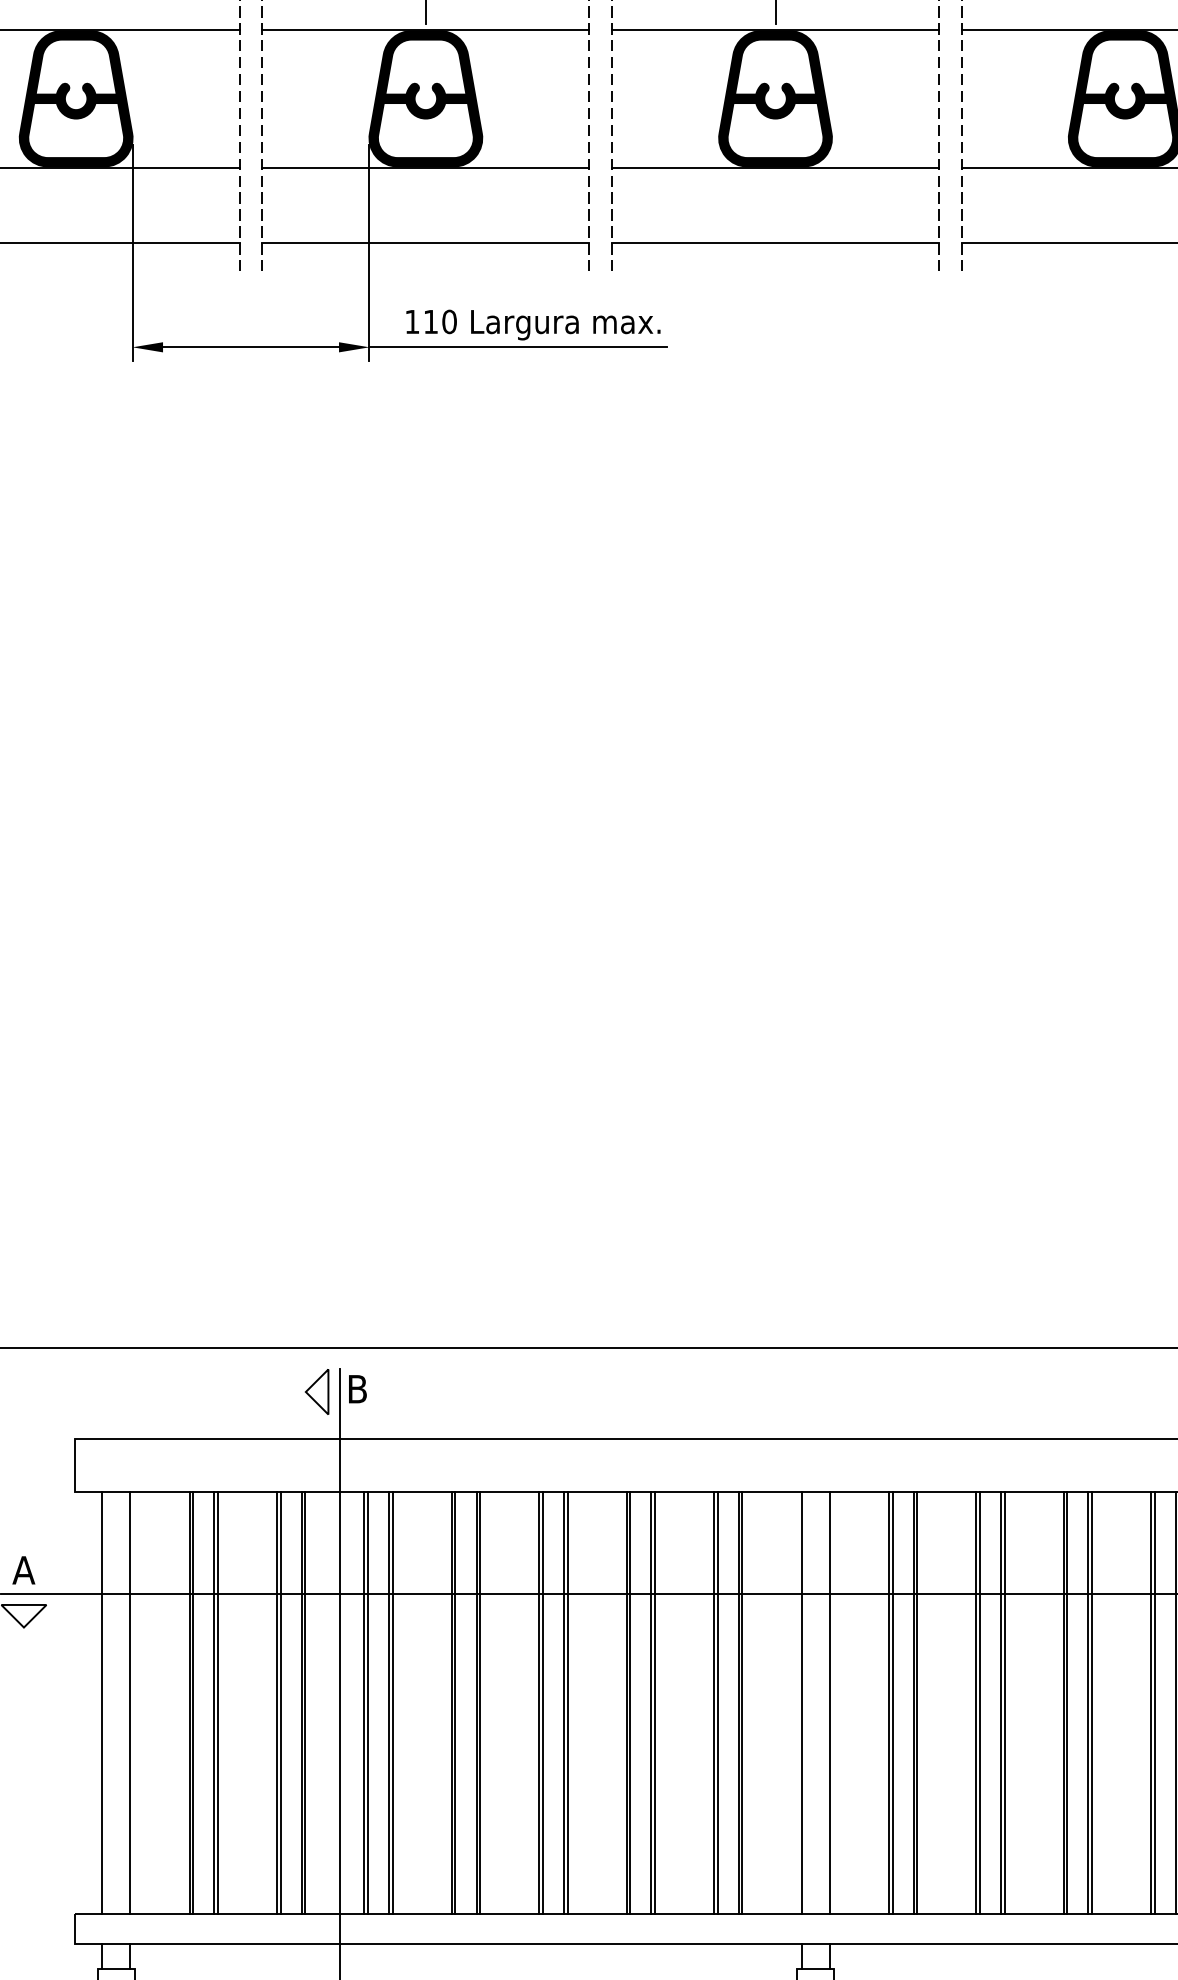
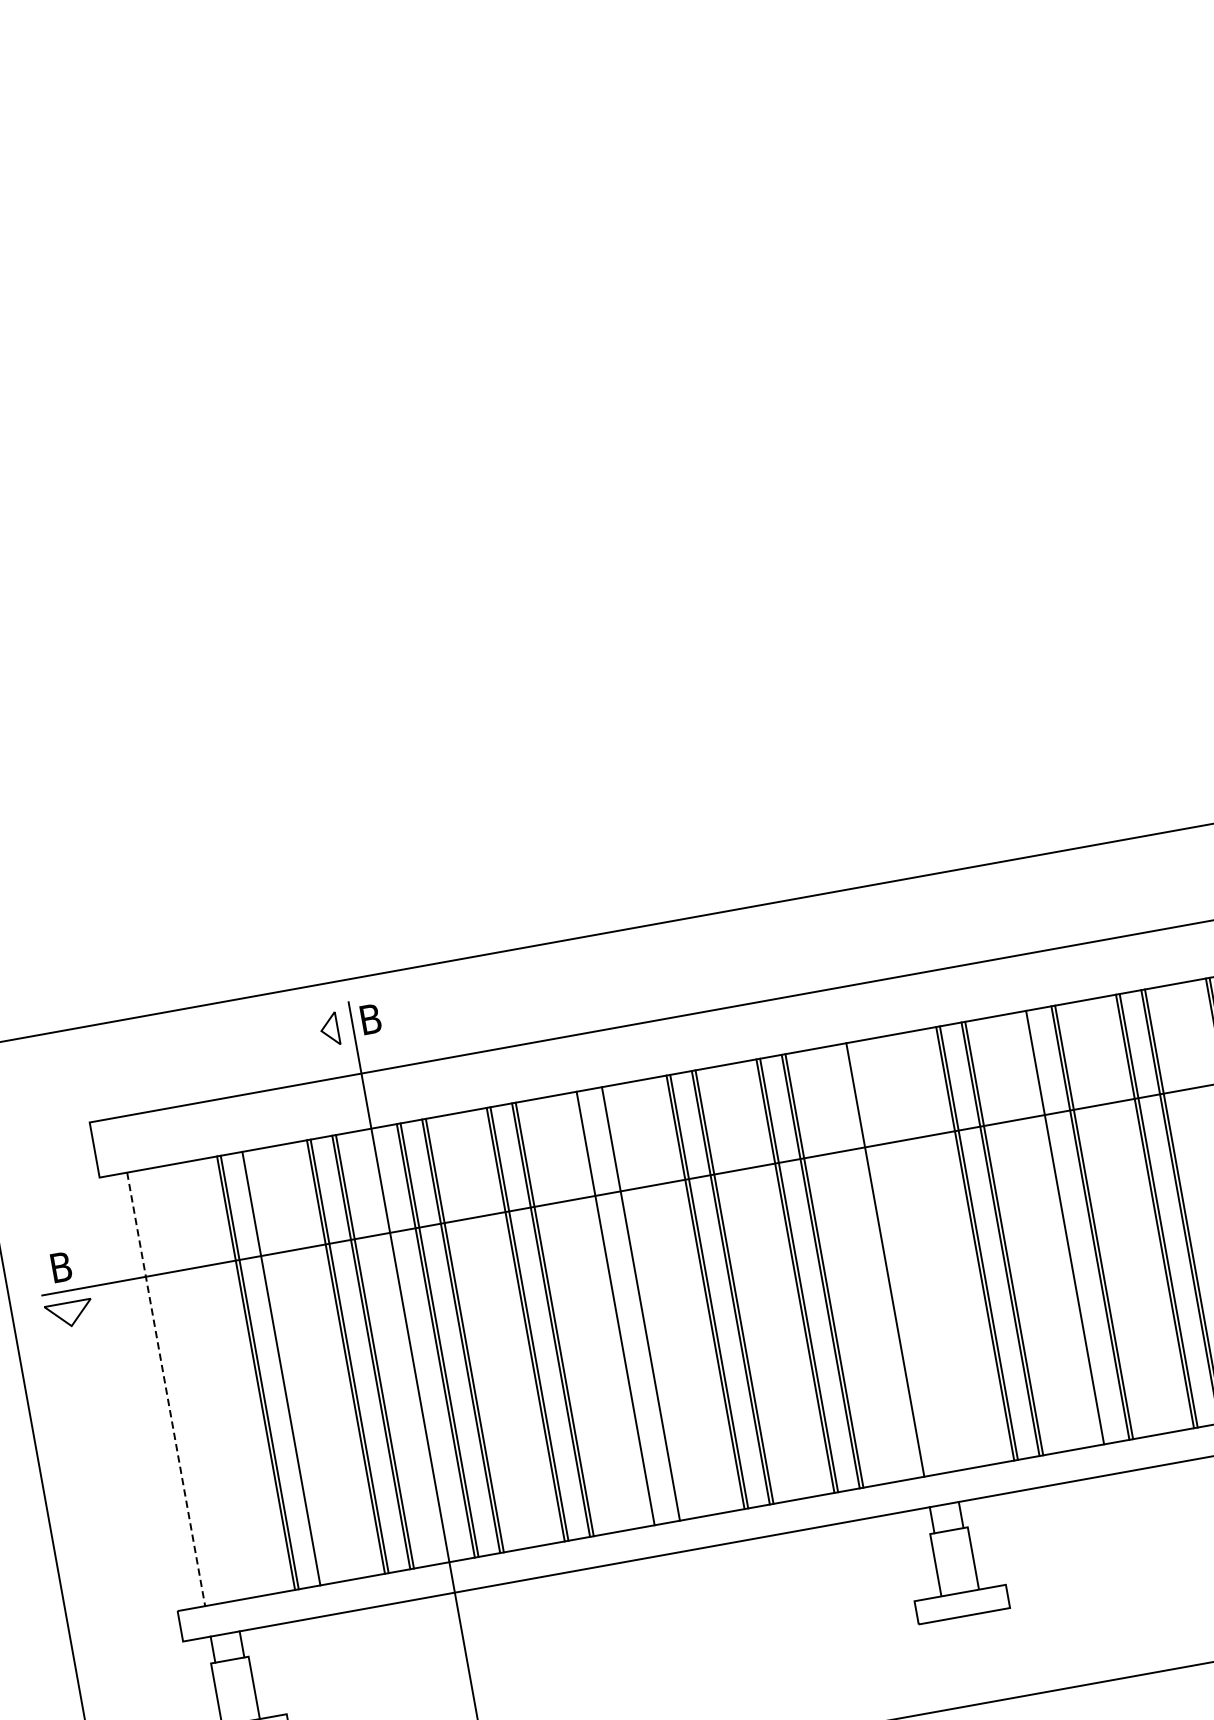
part: (316, 1391) -> (328, 1029), size x0.7
text: (23, 1570) -> (60, 1267), A -> B
line: (130, 1702) -> (195, 1383), removed
line: (217, 1702) -> (284, 1367), removed
line: (542, 1702) -> (618, 1307), removed
line: (567, 1702) -> (644, 1302), removed
line: (829, 1702) -> (913, 1254), removed
line: (980, 1702) -> (1069, 1226), removed
line: (102, 1703) -> (166, 1389), solid -> dashed

